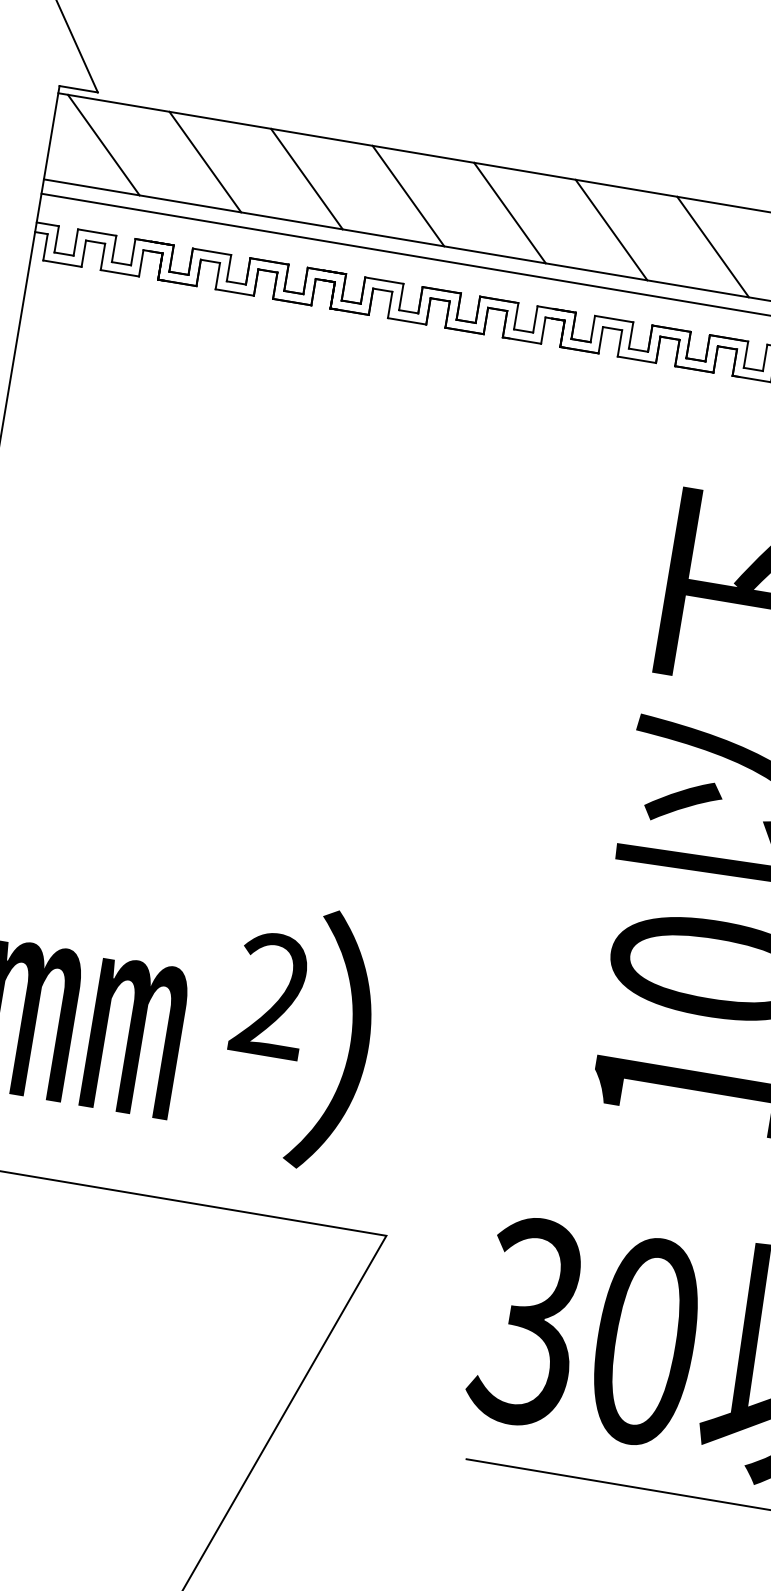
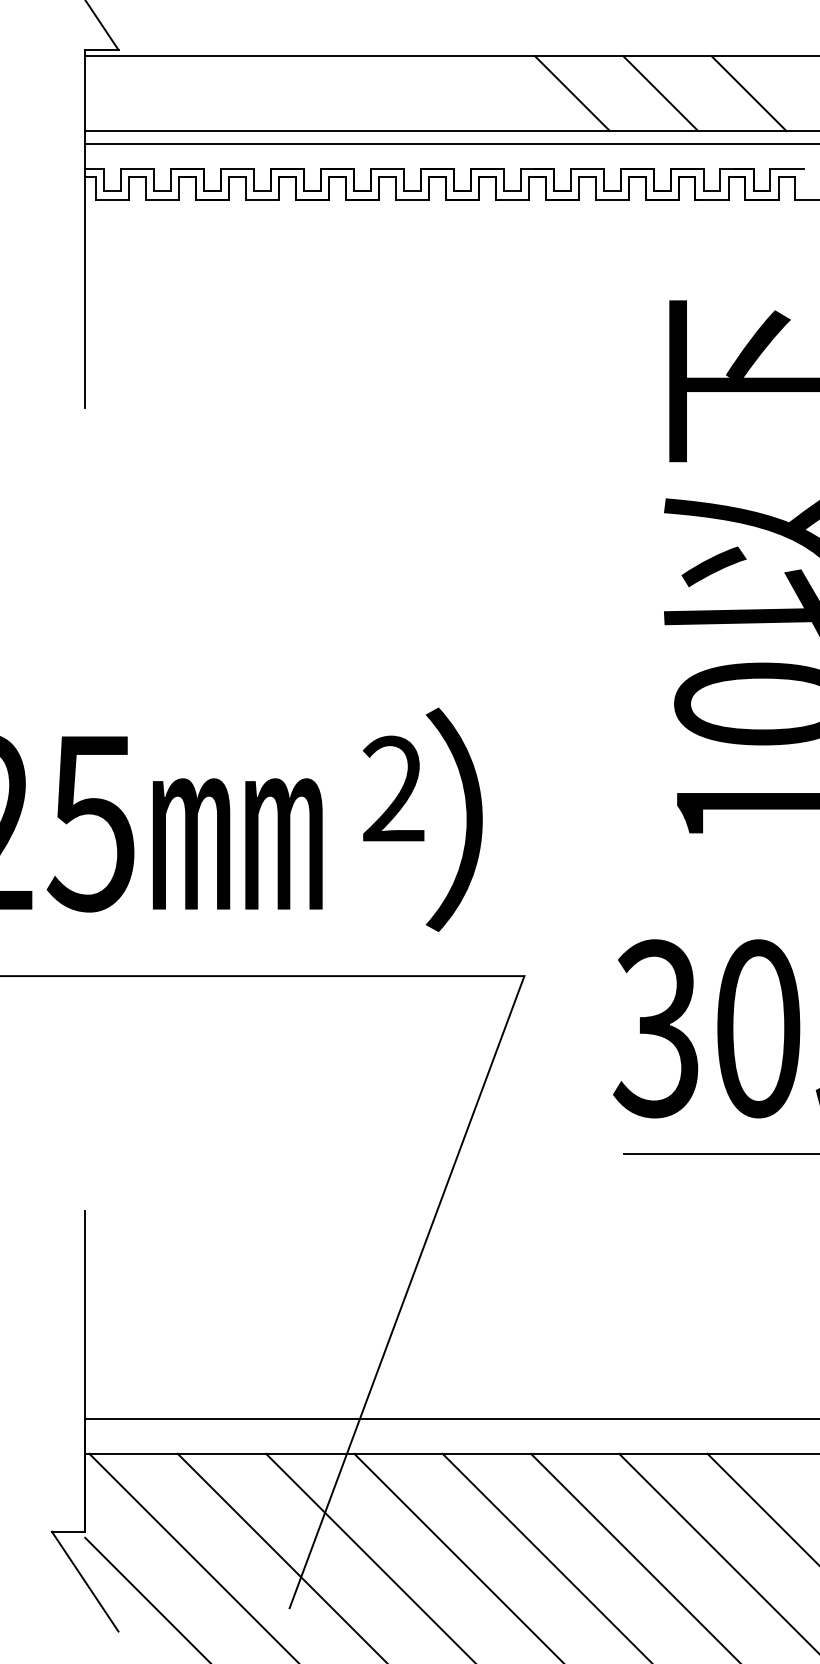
line: (103, 144) -> (130, 93), removed
line: (204, 161) -> (218, 93), removed
line: (306, 178) -> (307, 93), removed
line: (408, 195) -> (395, 93), removed
line: (509, 212) -> (483, 93), removed

